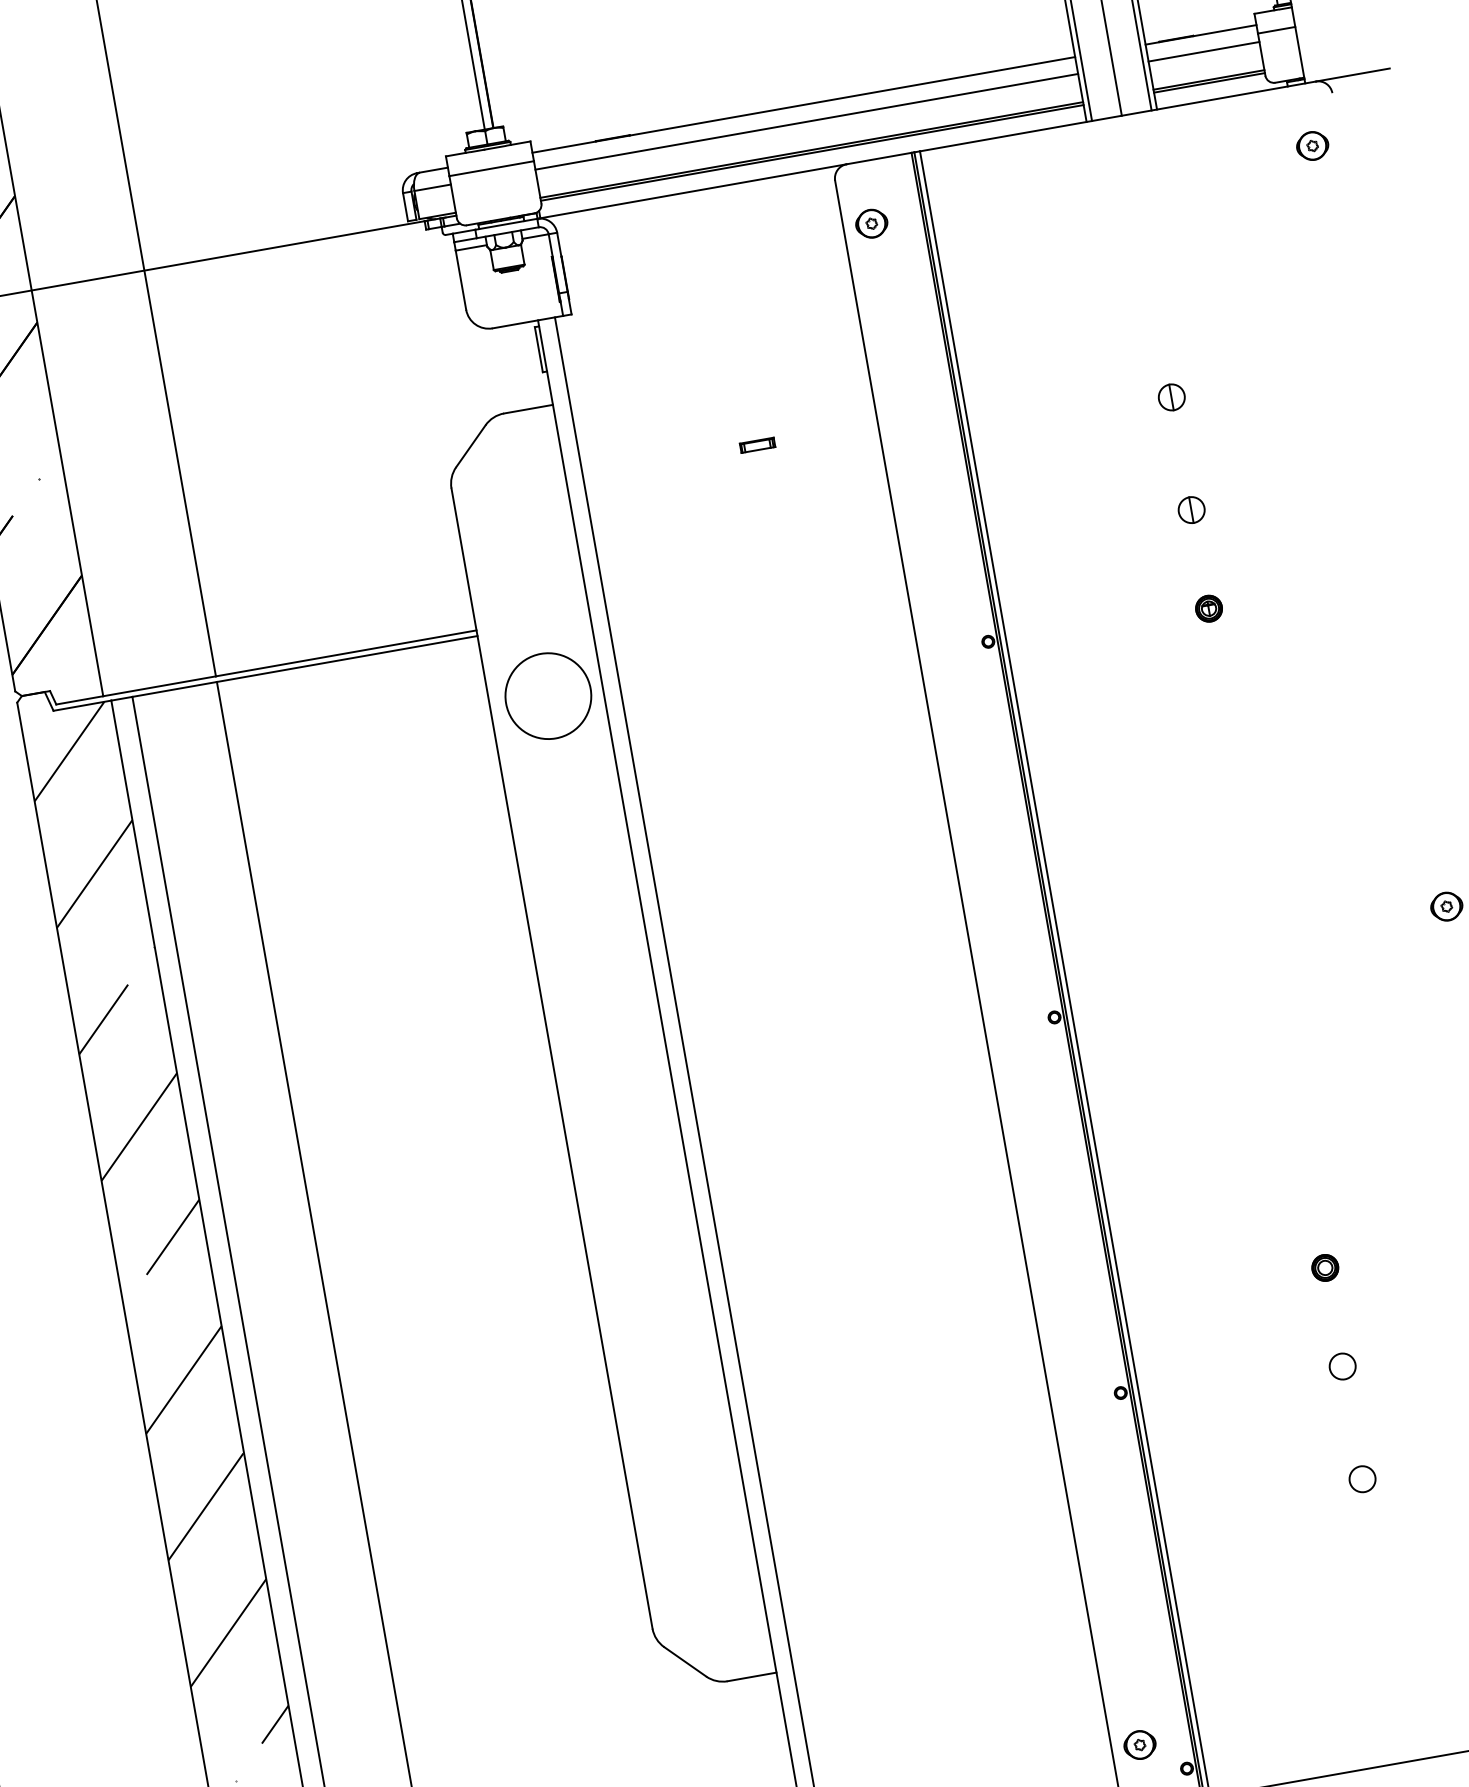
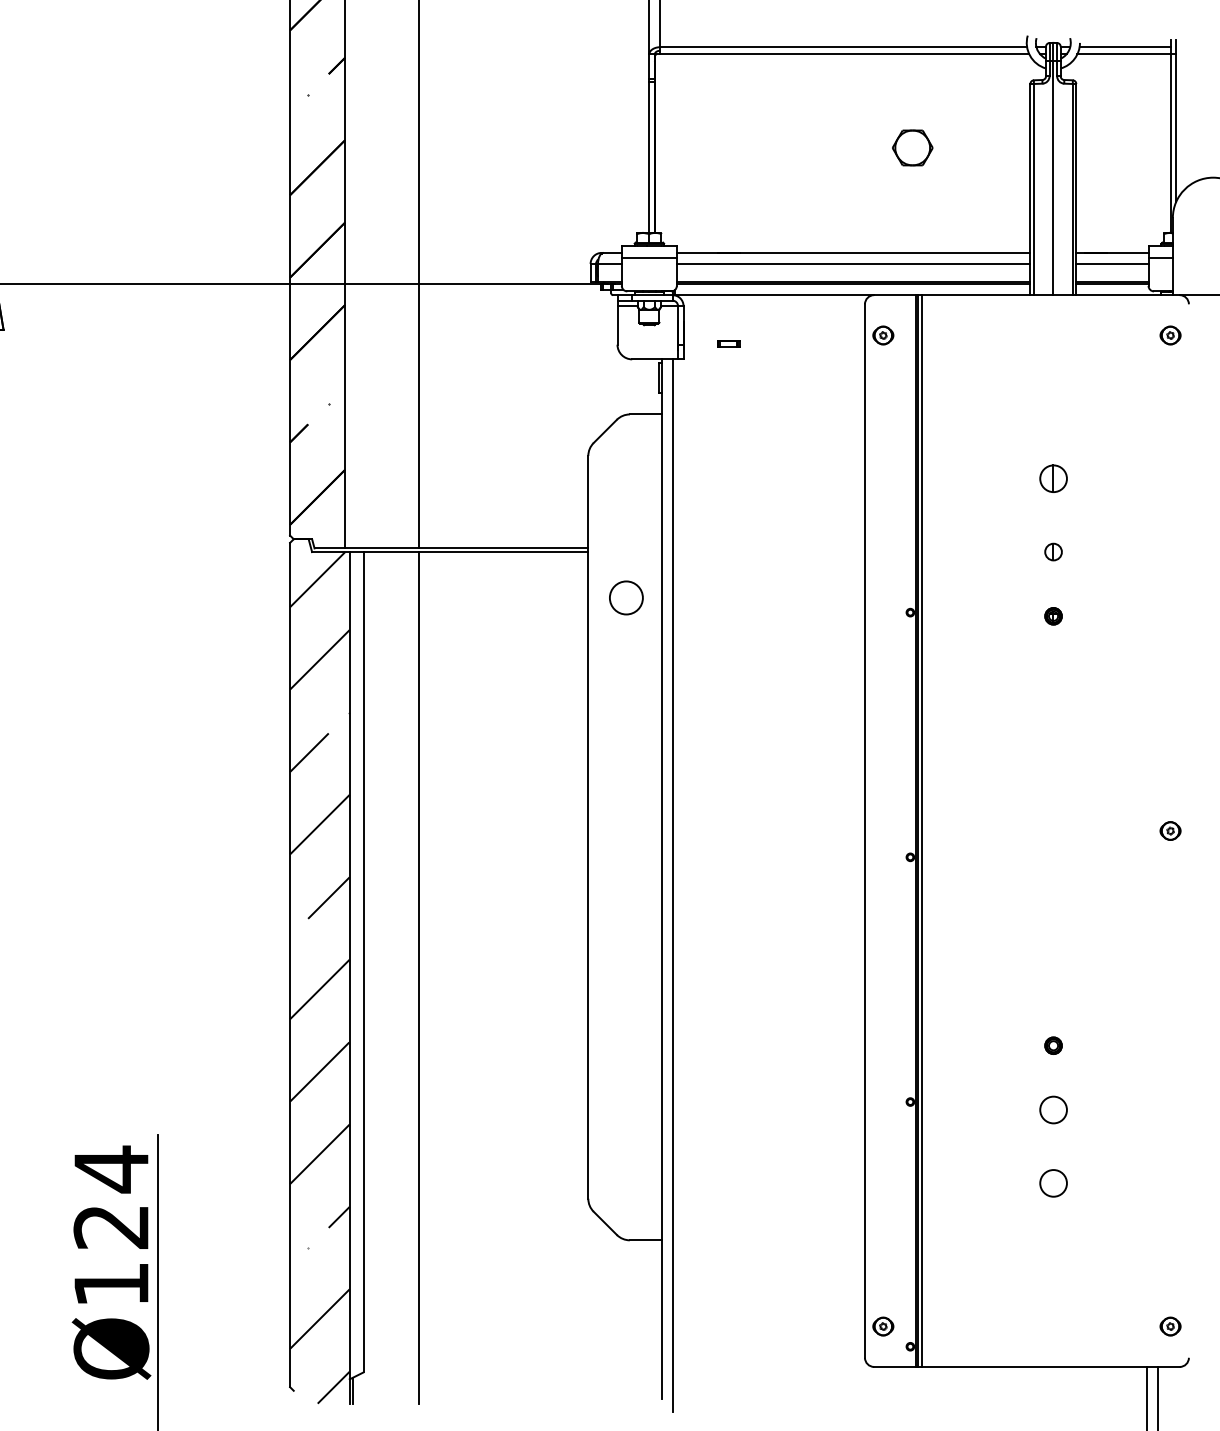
part: (1171, 397) -> (1053, 478), size x1.6
part: (757, 444) -> (728, 343), moved
circle: (546, 695) -> (625, 597), size x0.6
circle: (1342, 1365) -> (1053, 1109), size x1.6
circle: (1362, 1479) -> (1053, 1183), size x1.6

